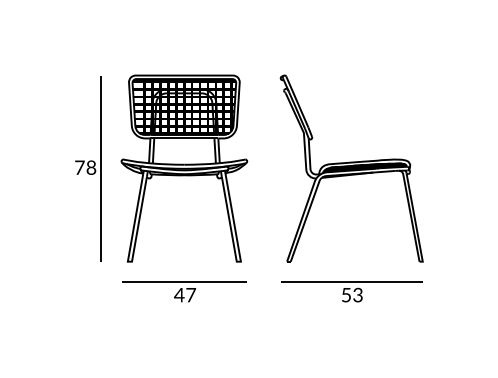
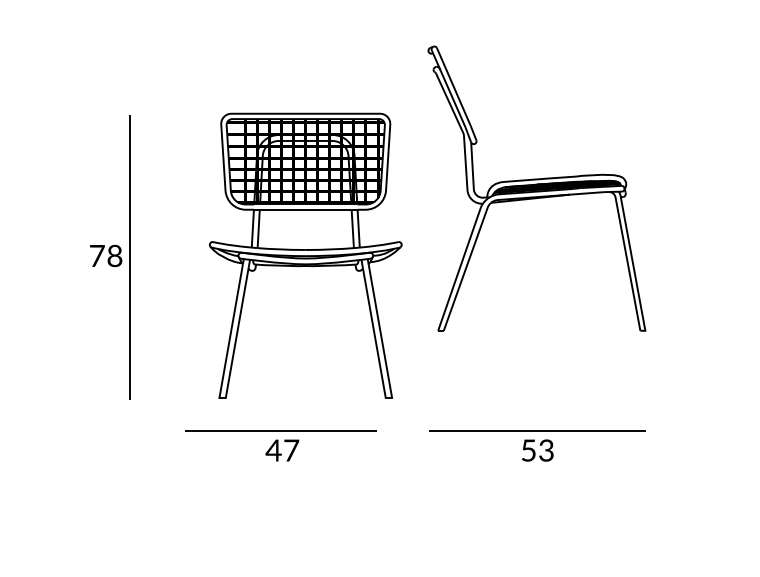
part: (88, 168) -> (110, 257), moved
part: (184, 168) -> (305, 255), moved
part: (351, 168) -> (536, 188), moved

